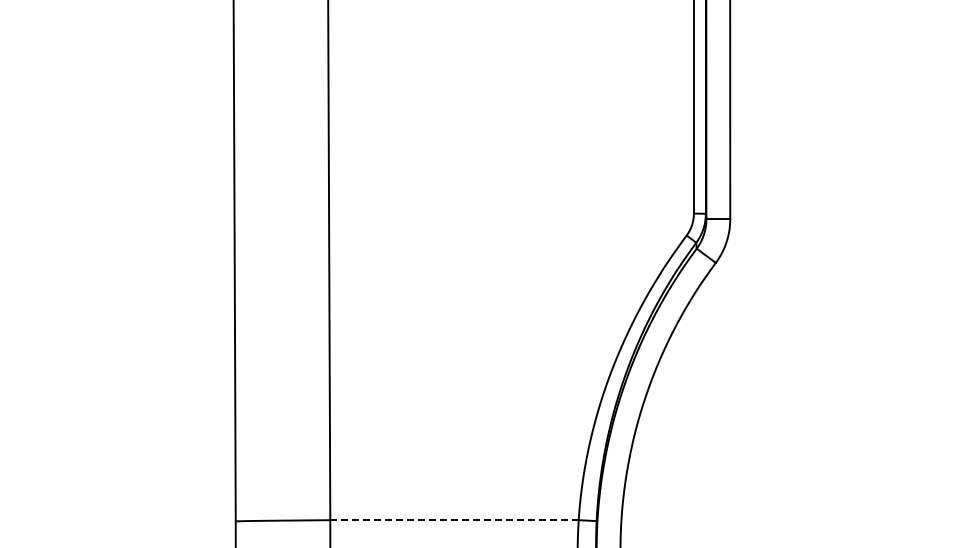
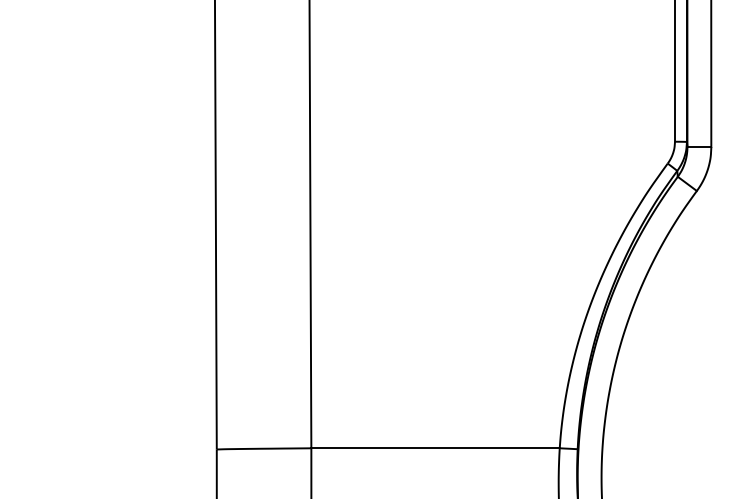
line: (455, 520) -> (436, 448), dashed -> solid

